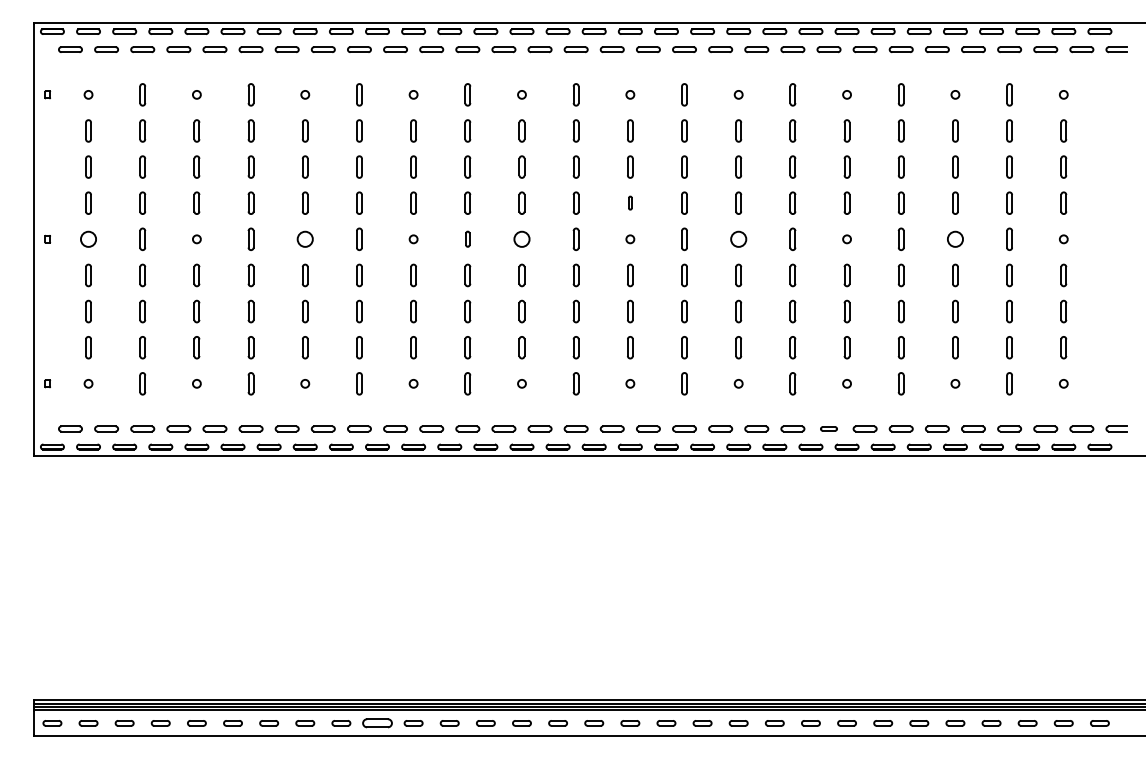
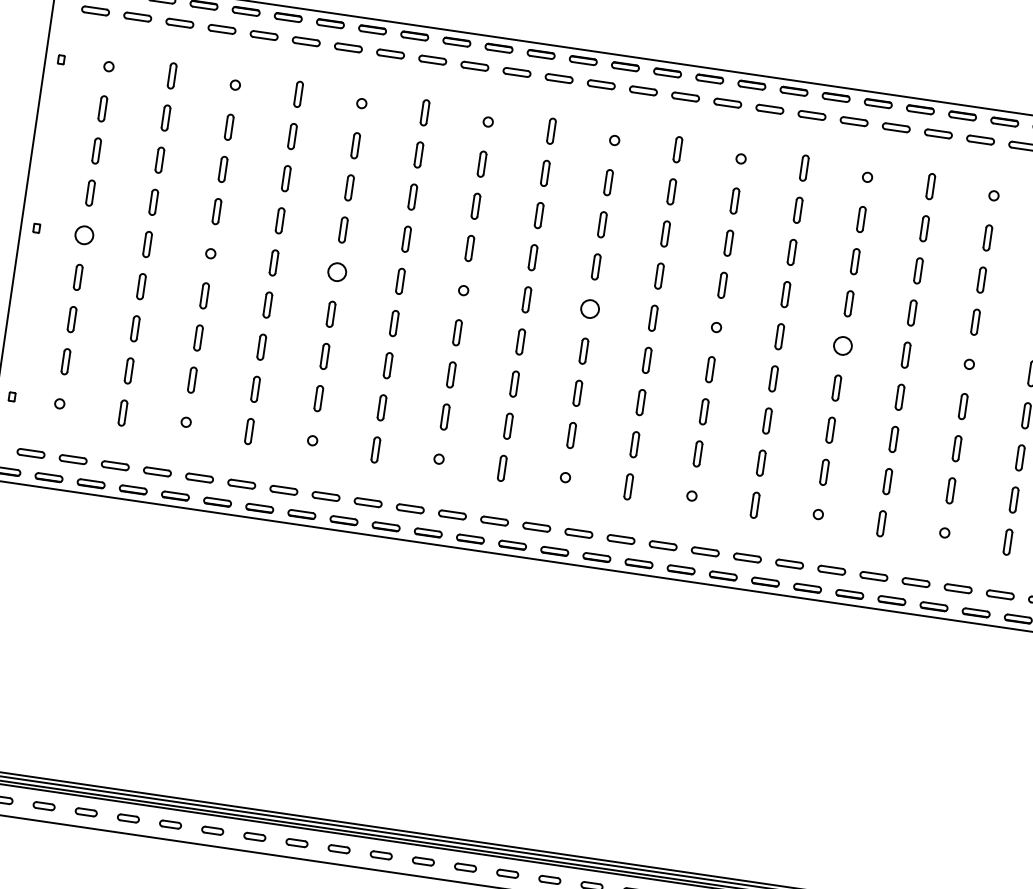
part: (630, 202) -> (722, 284), size x1.67
part: (467, 238) -> (526, 298), size x1.43
part: (828, 428) -> (915, 581), size x1.43
part: (377, 723) -> (339, 849), size x0.62

